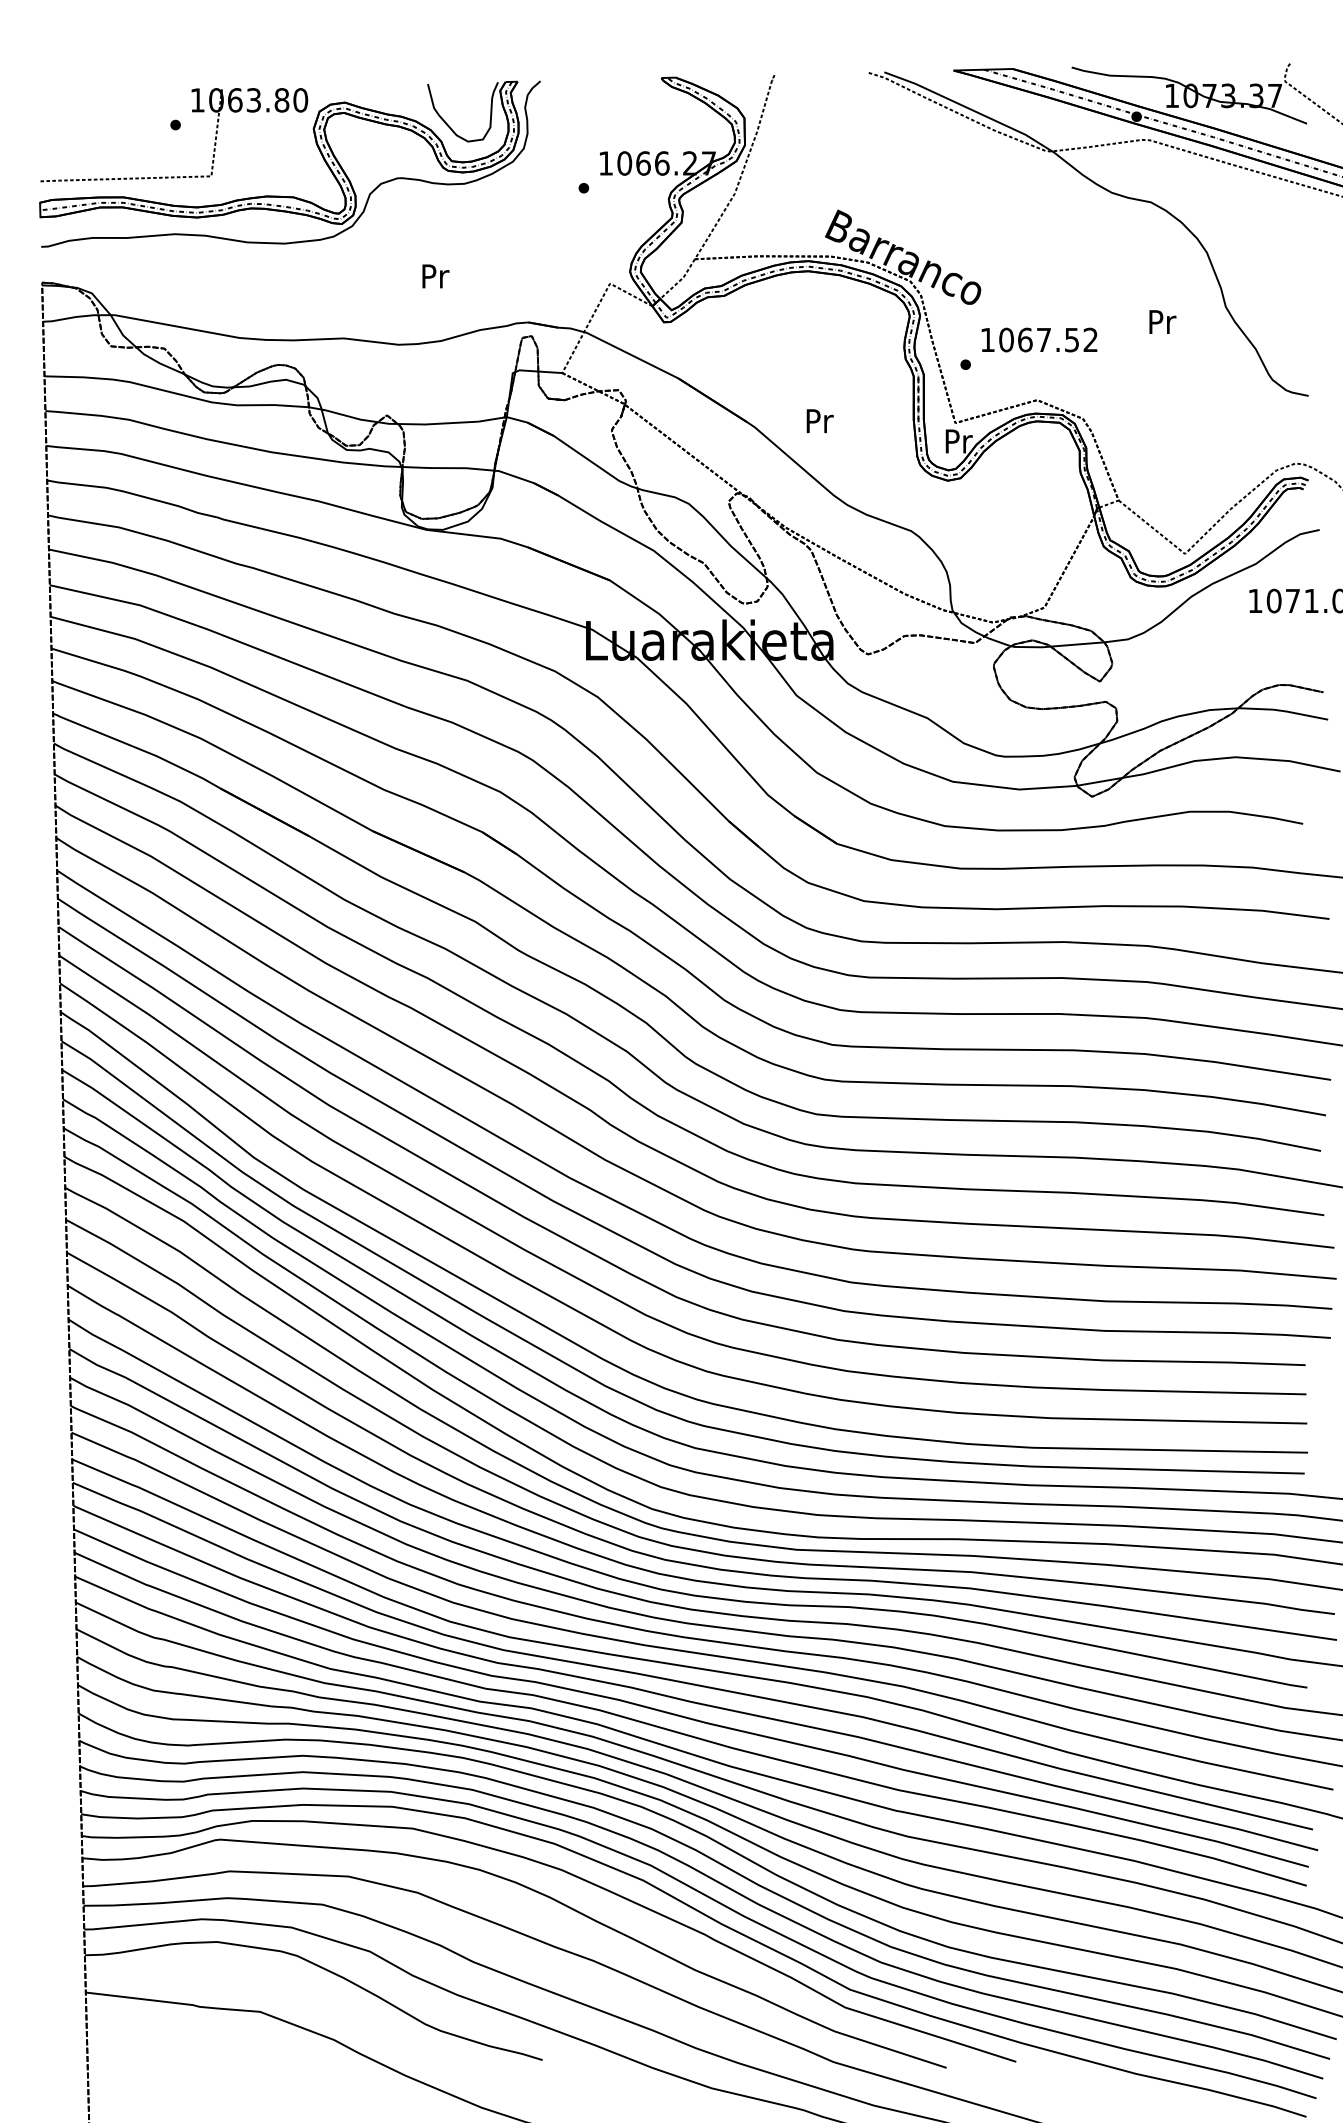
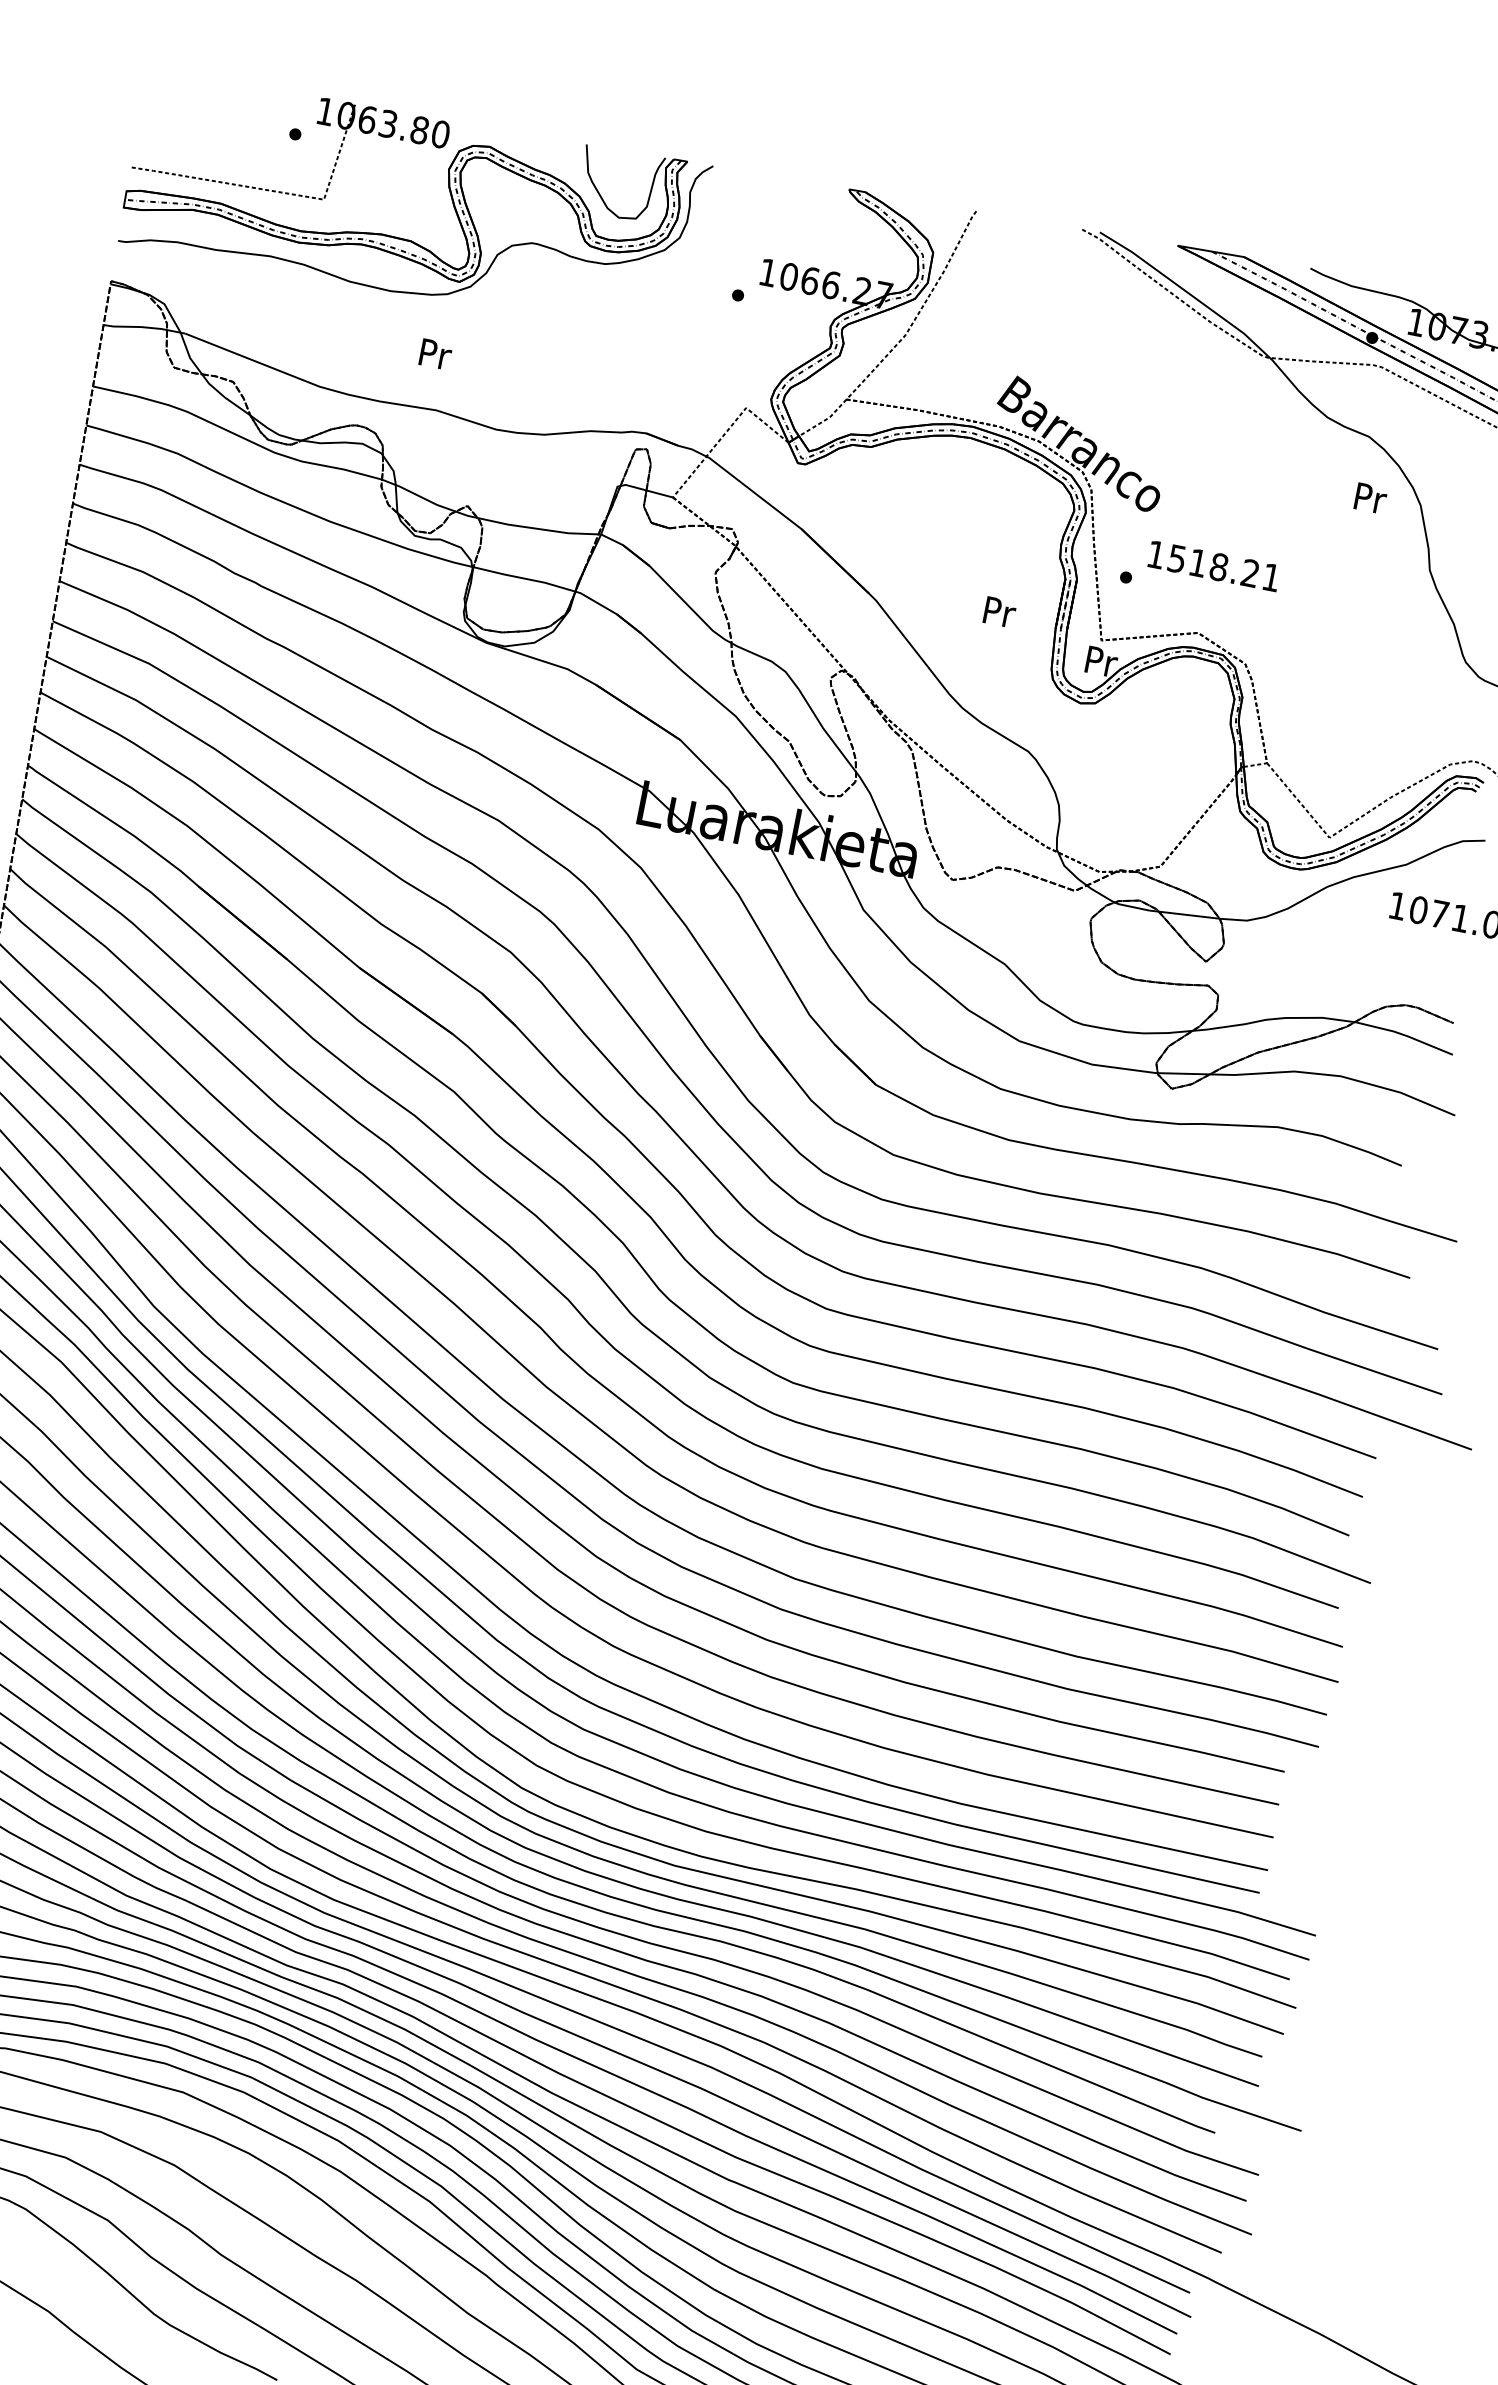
text: (435, 276) -> (435, 354), moved
text: (1162, 321) -> (1370, 497), moved
text: (1048, 339) -> (1224, 567), 1067.52 -> 1518.21
text: (819, 420) -> (999, 611), moved

